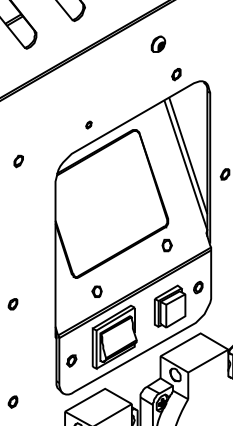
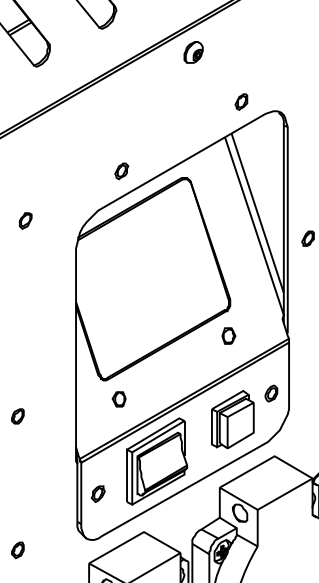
part: (157, 43) -> (192, 51), moved
part: (88, 124) -> (121, 170), size x1.67
part: (96, 291) -> (118, 398), moved

